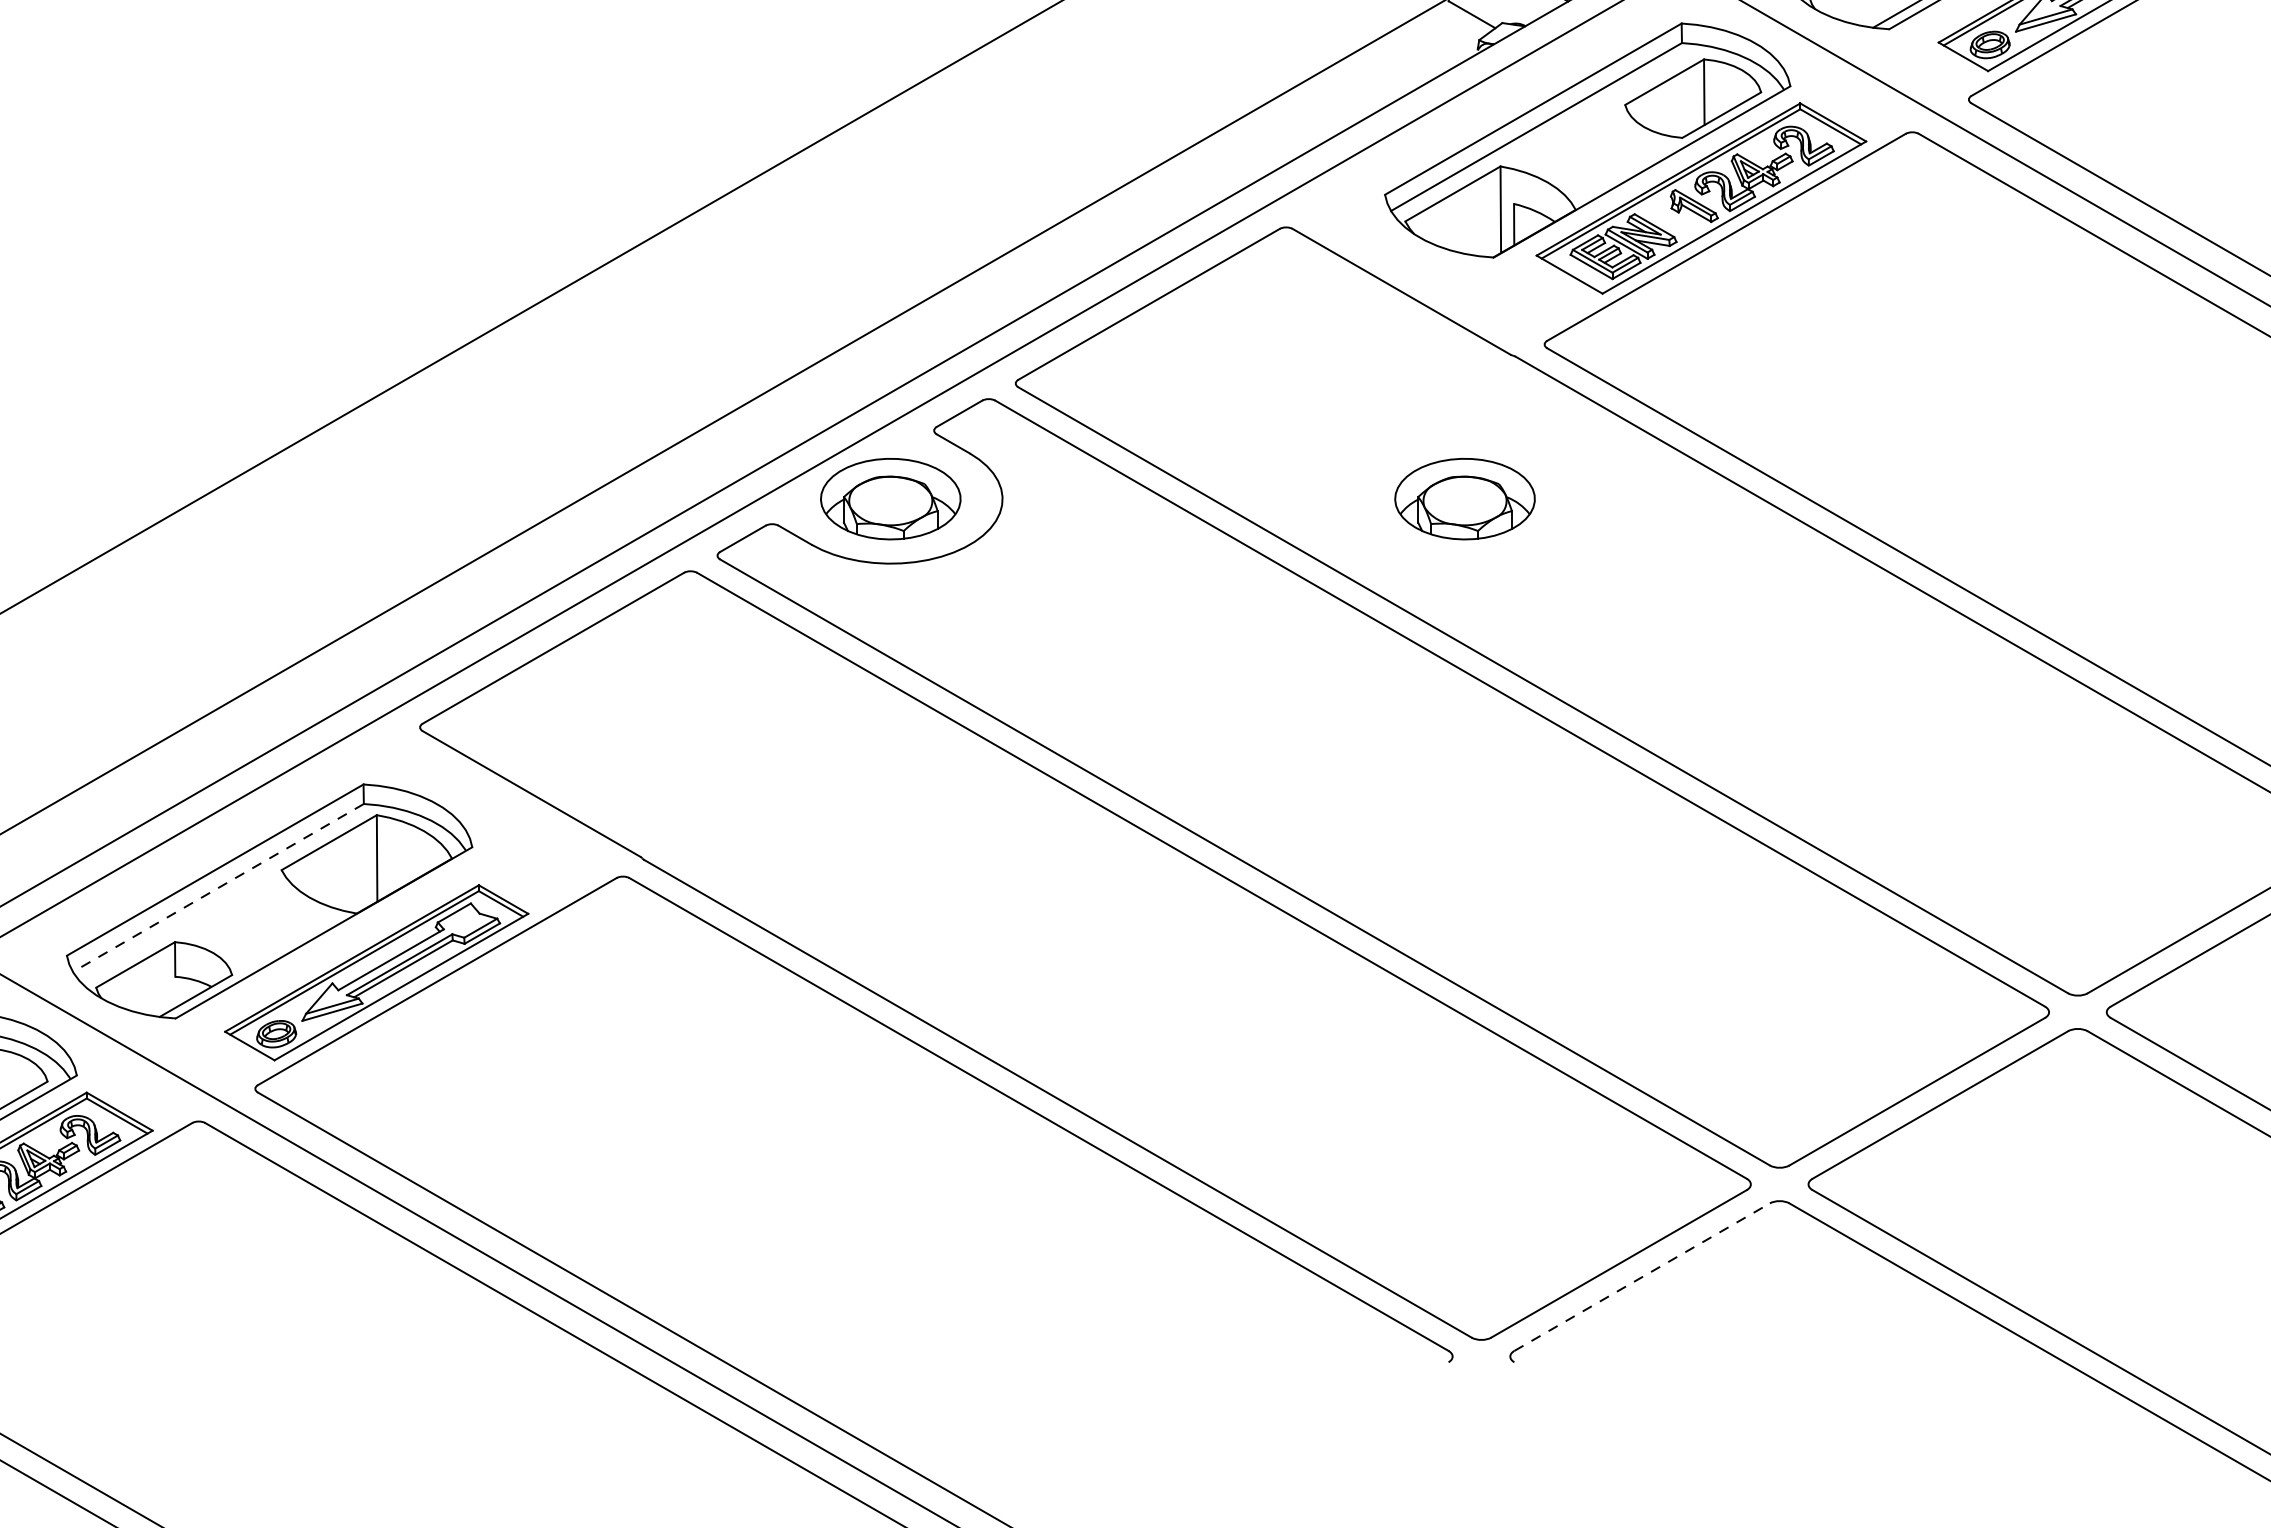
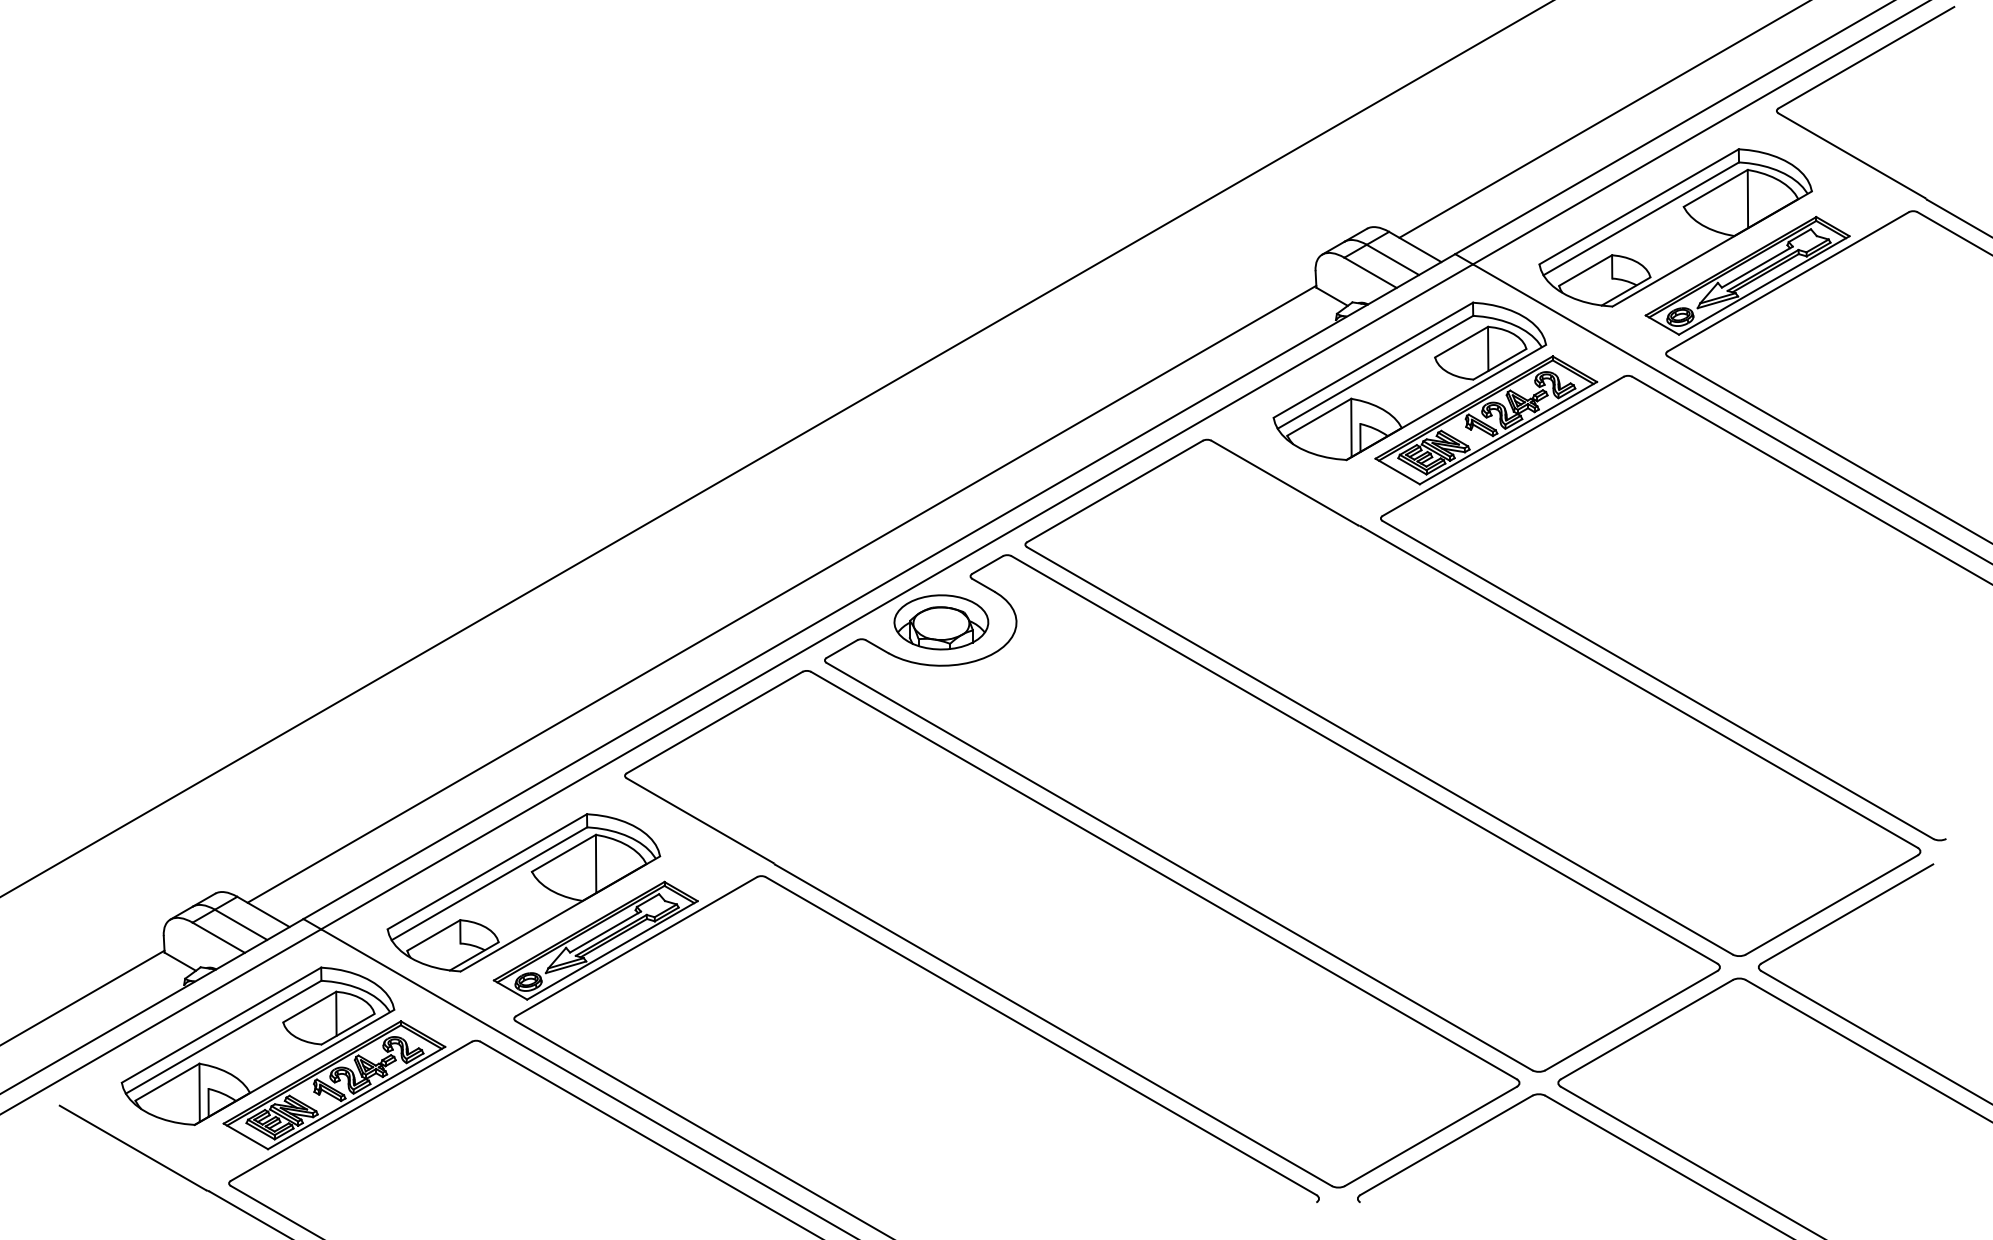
part: (1465, 499) -> (1327, 622), removed
line: (218, 887) -> (489, 883), dashed -> solid
line: (1642, 1277) -> (1446, 1145), dashed -> solid

